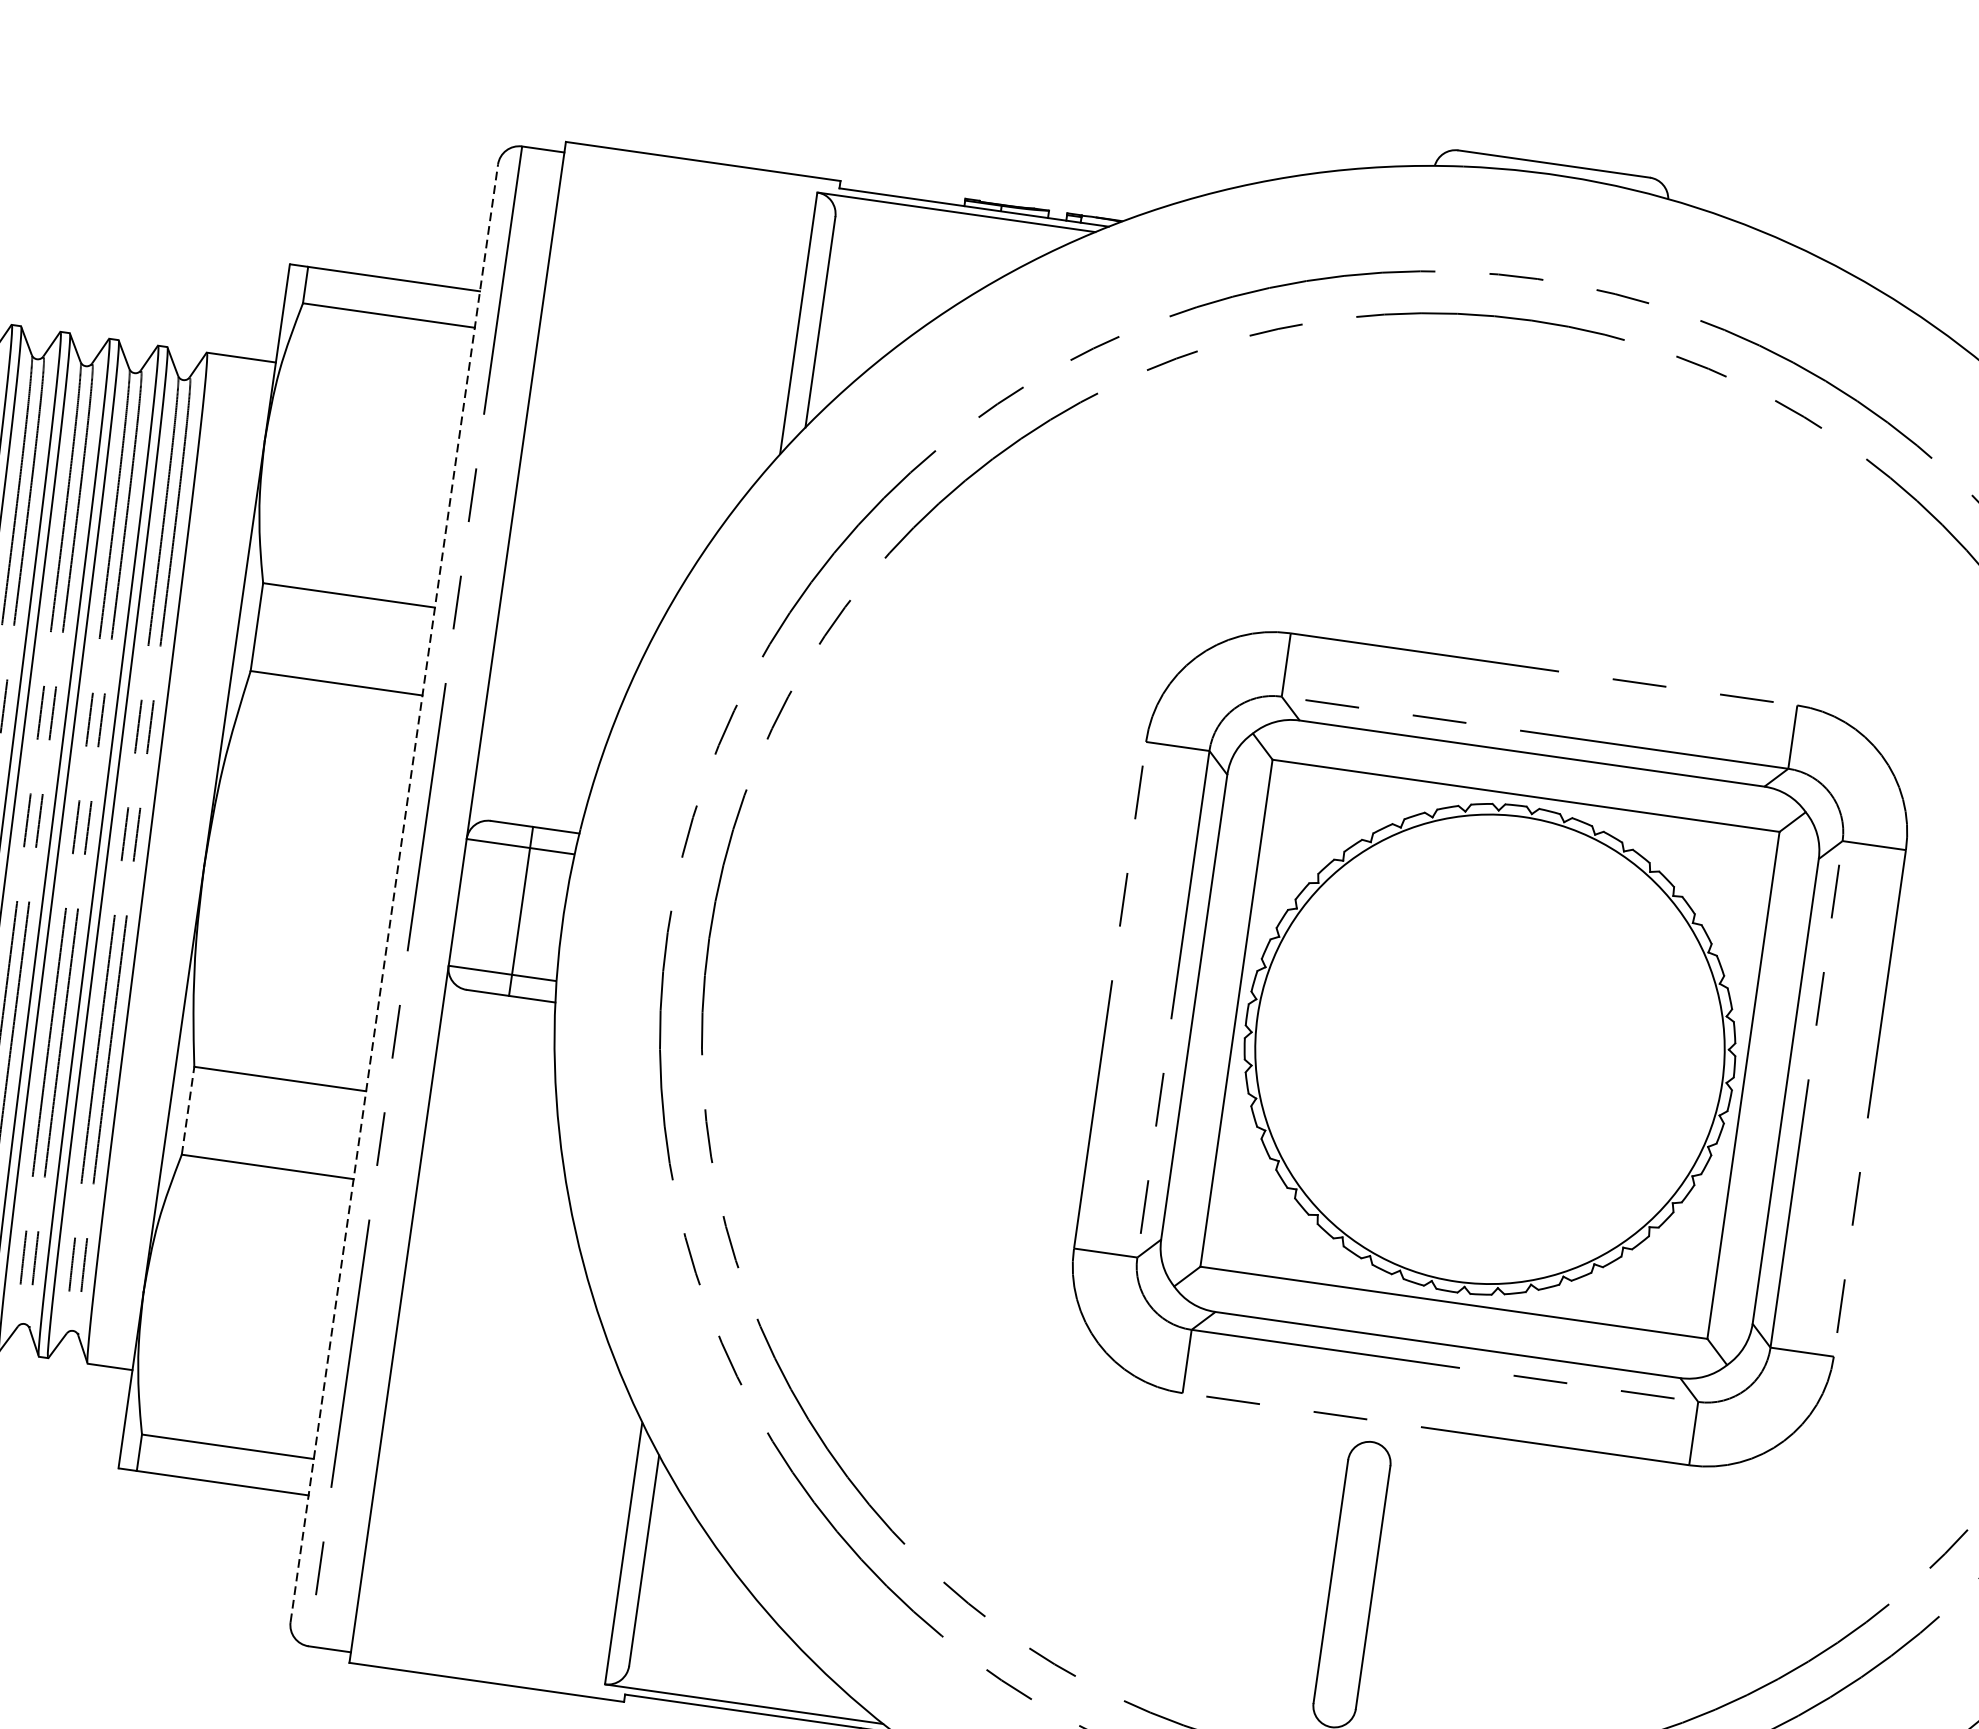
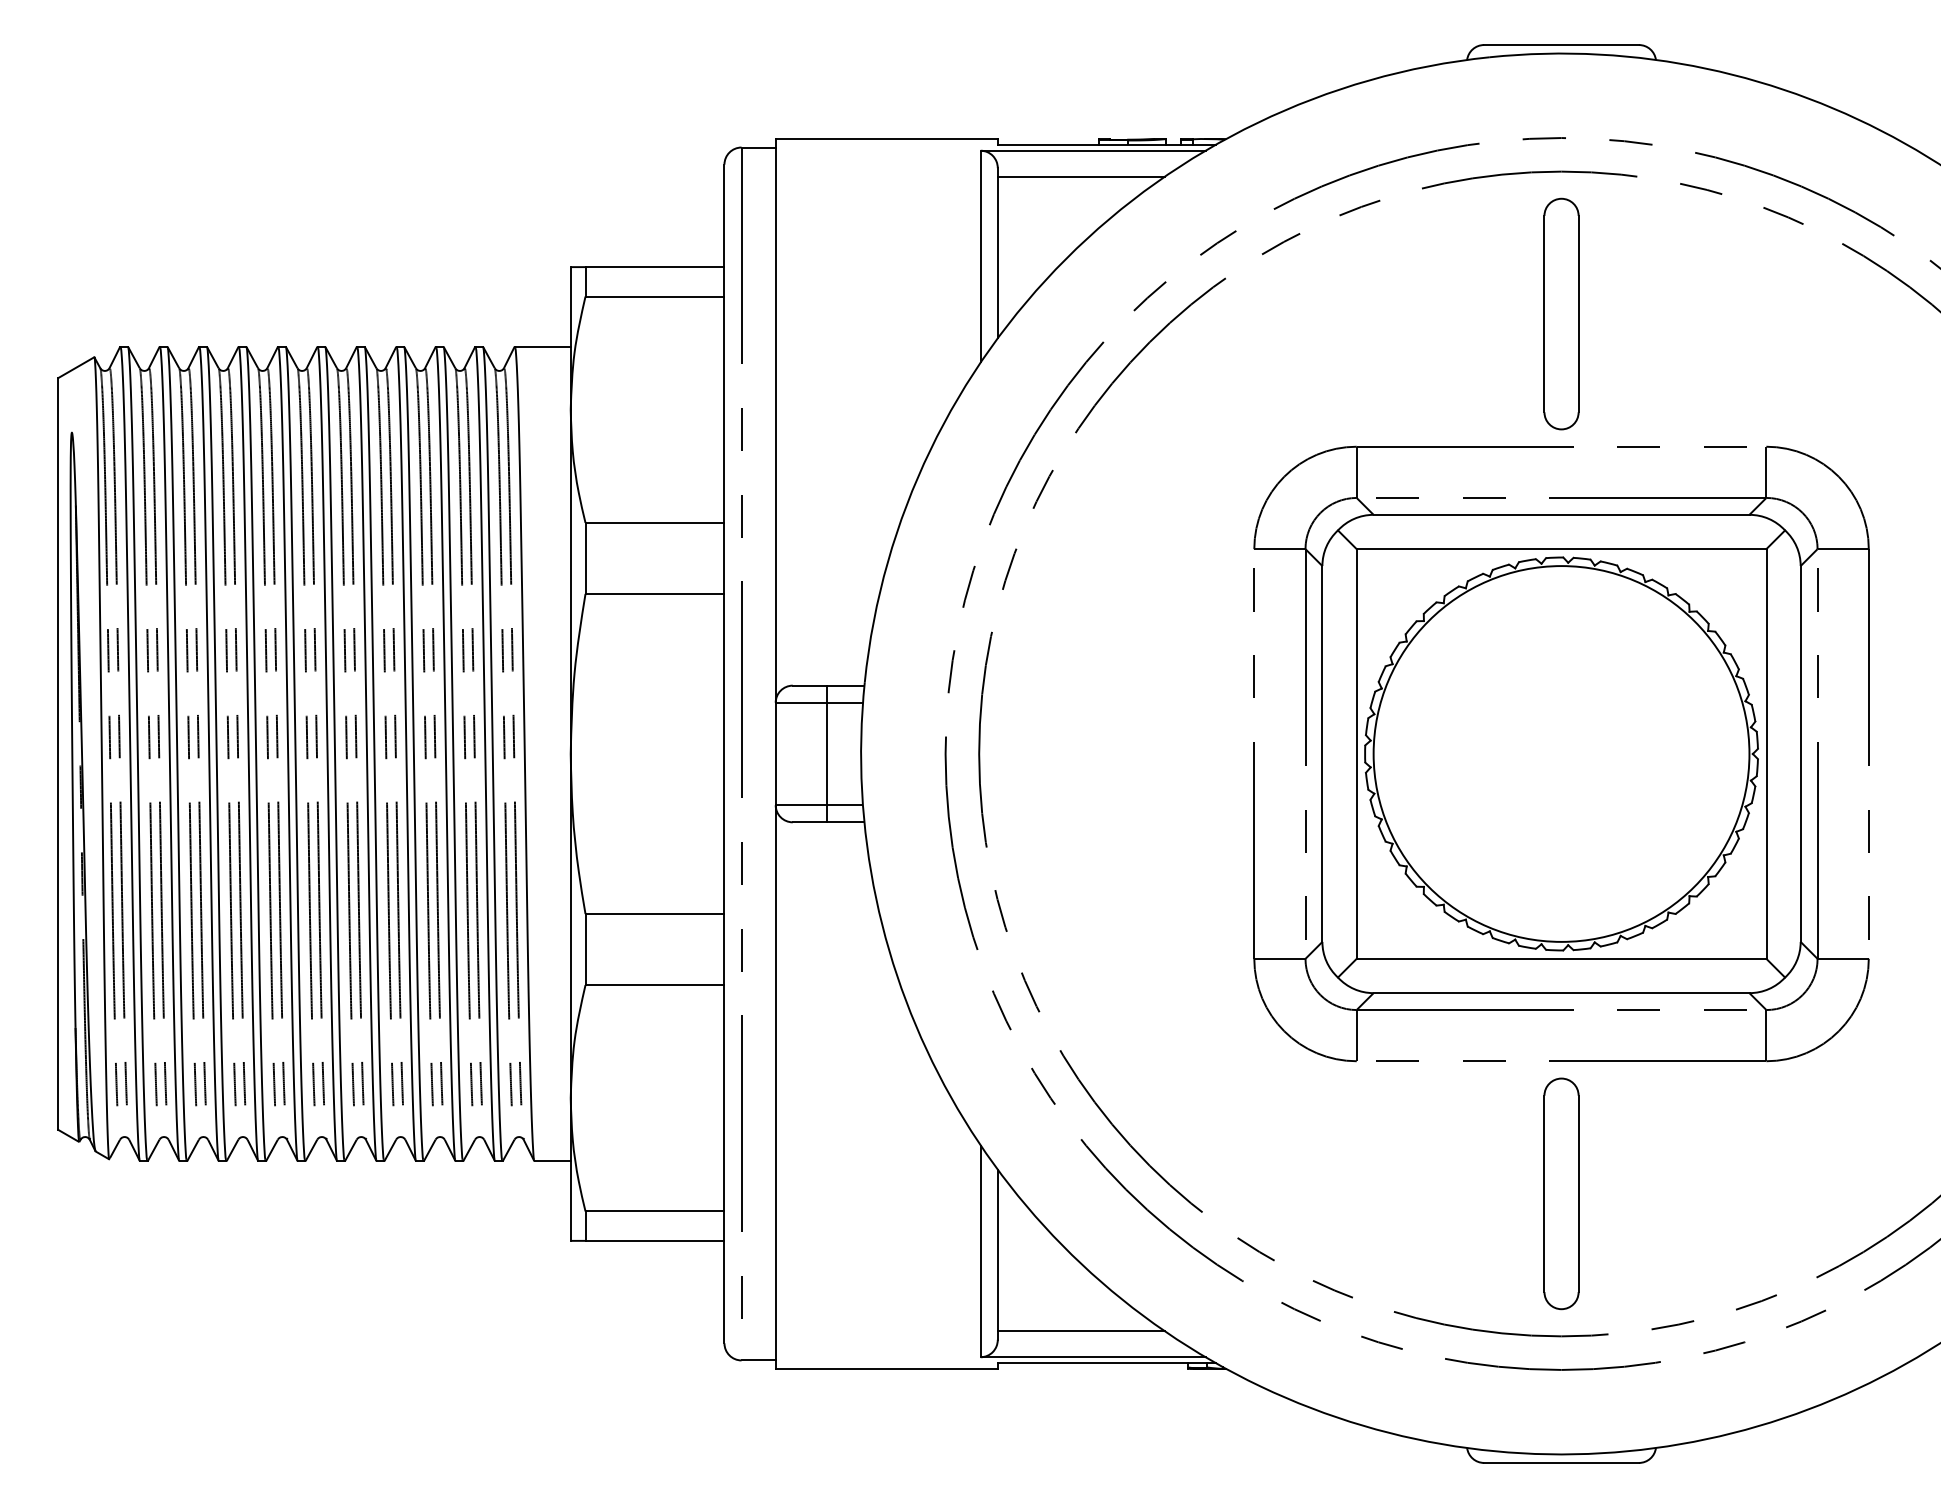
line: (936, 241) -> (1080, 176), added
part: (1506, 495) -> (1561, 313), added
line: (394, 892) -> (724, 753), dashed -> solid
part: (1490, 1048) -> (1561, 753), moved
line: (188, 1110) -> (585, 949), dashed -> solid
line: (732, 1670) -> (1080, 1331), added

